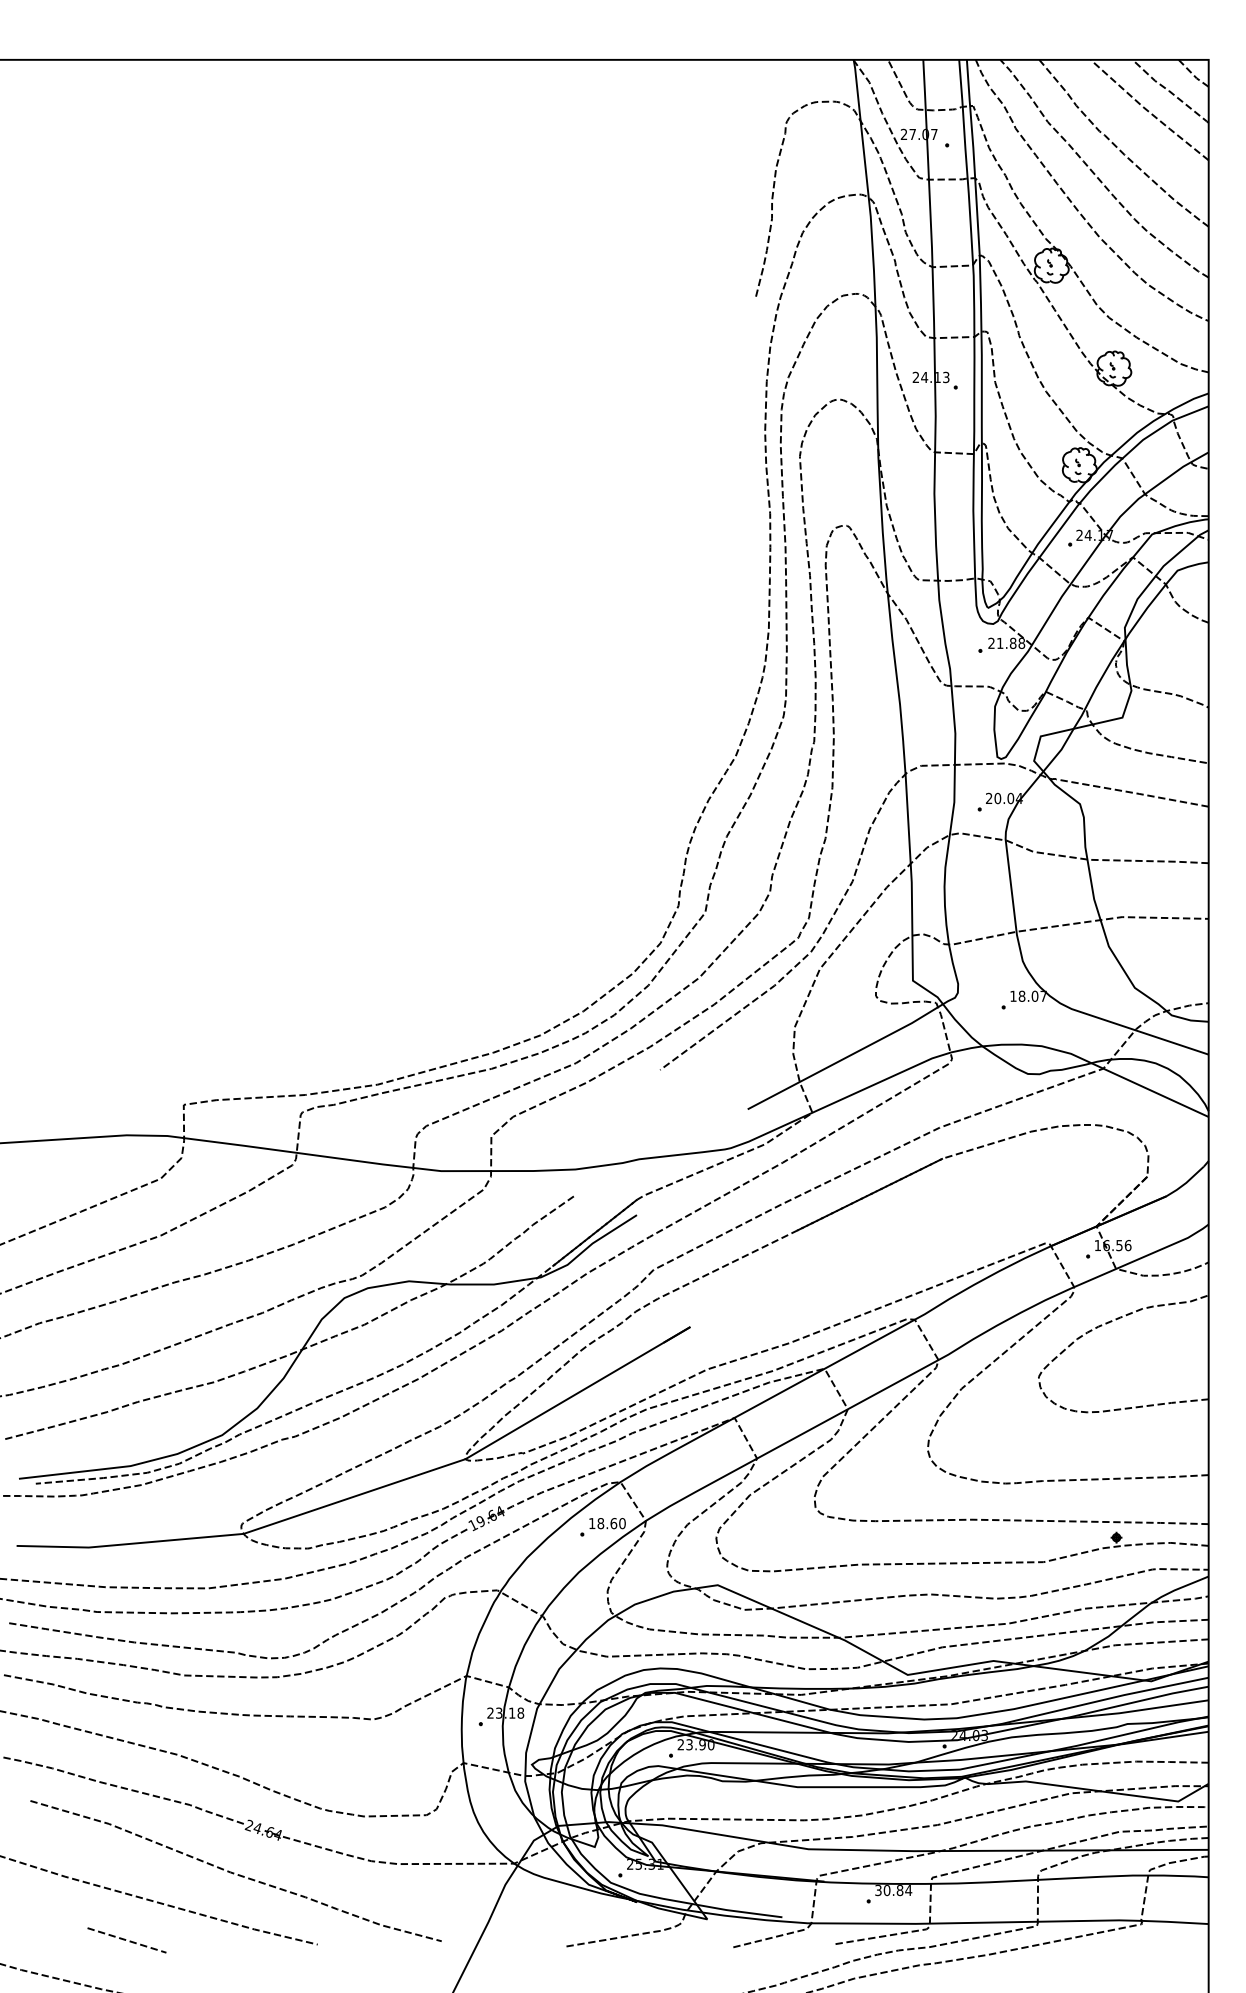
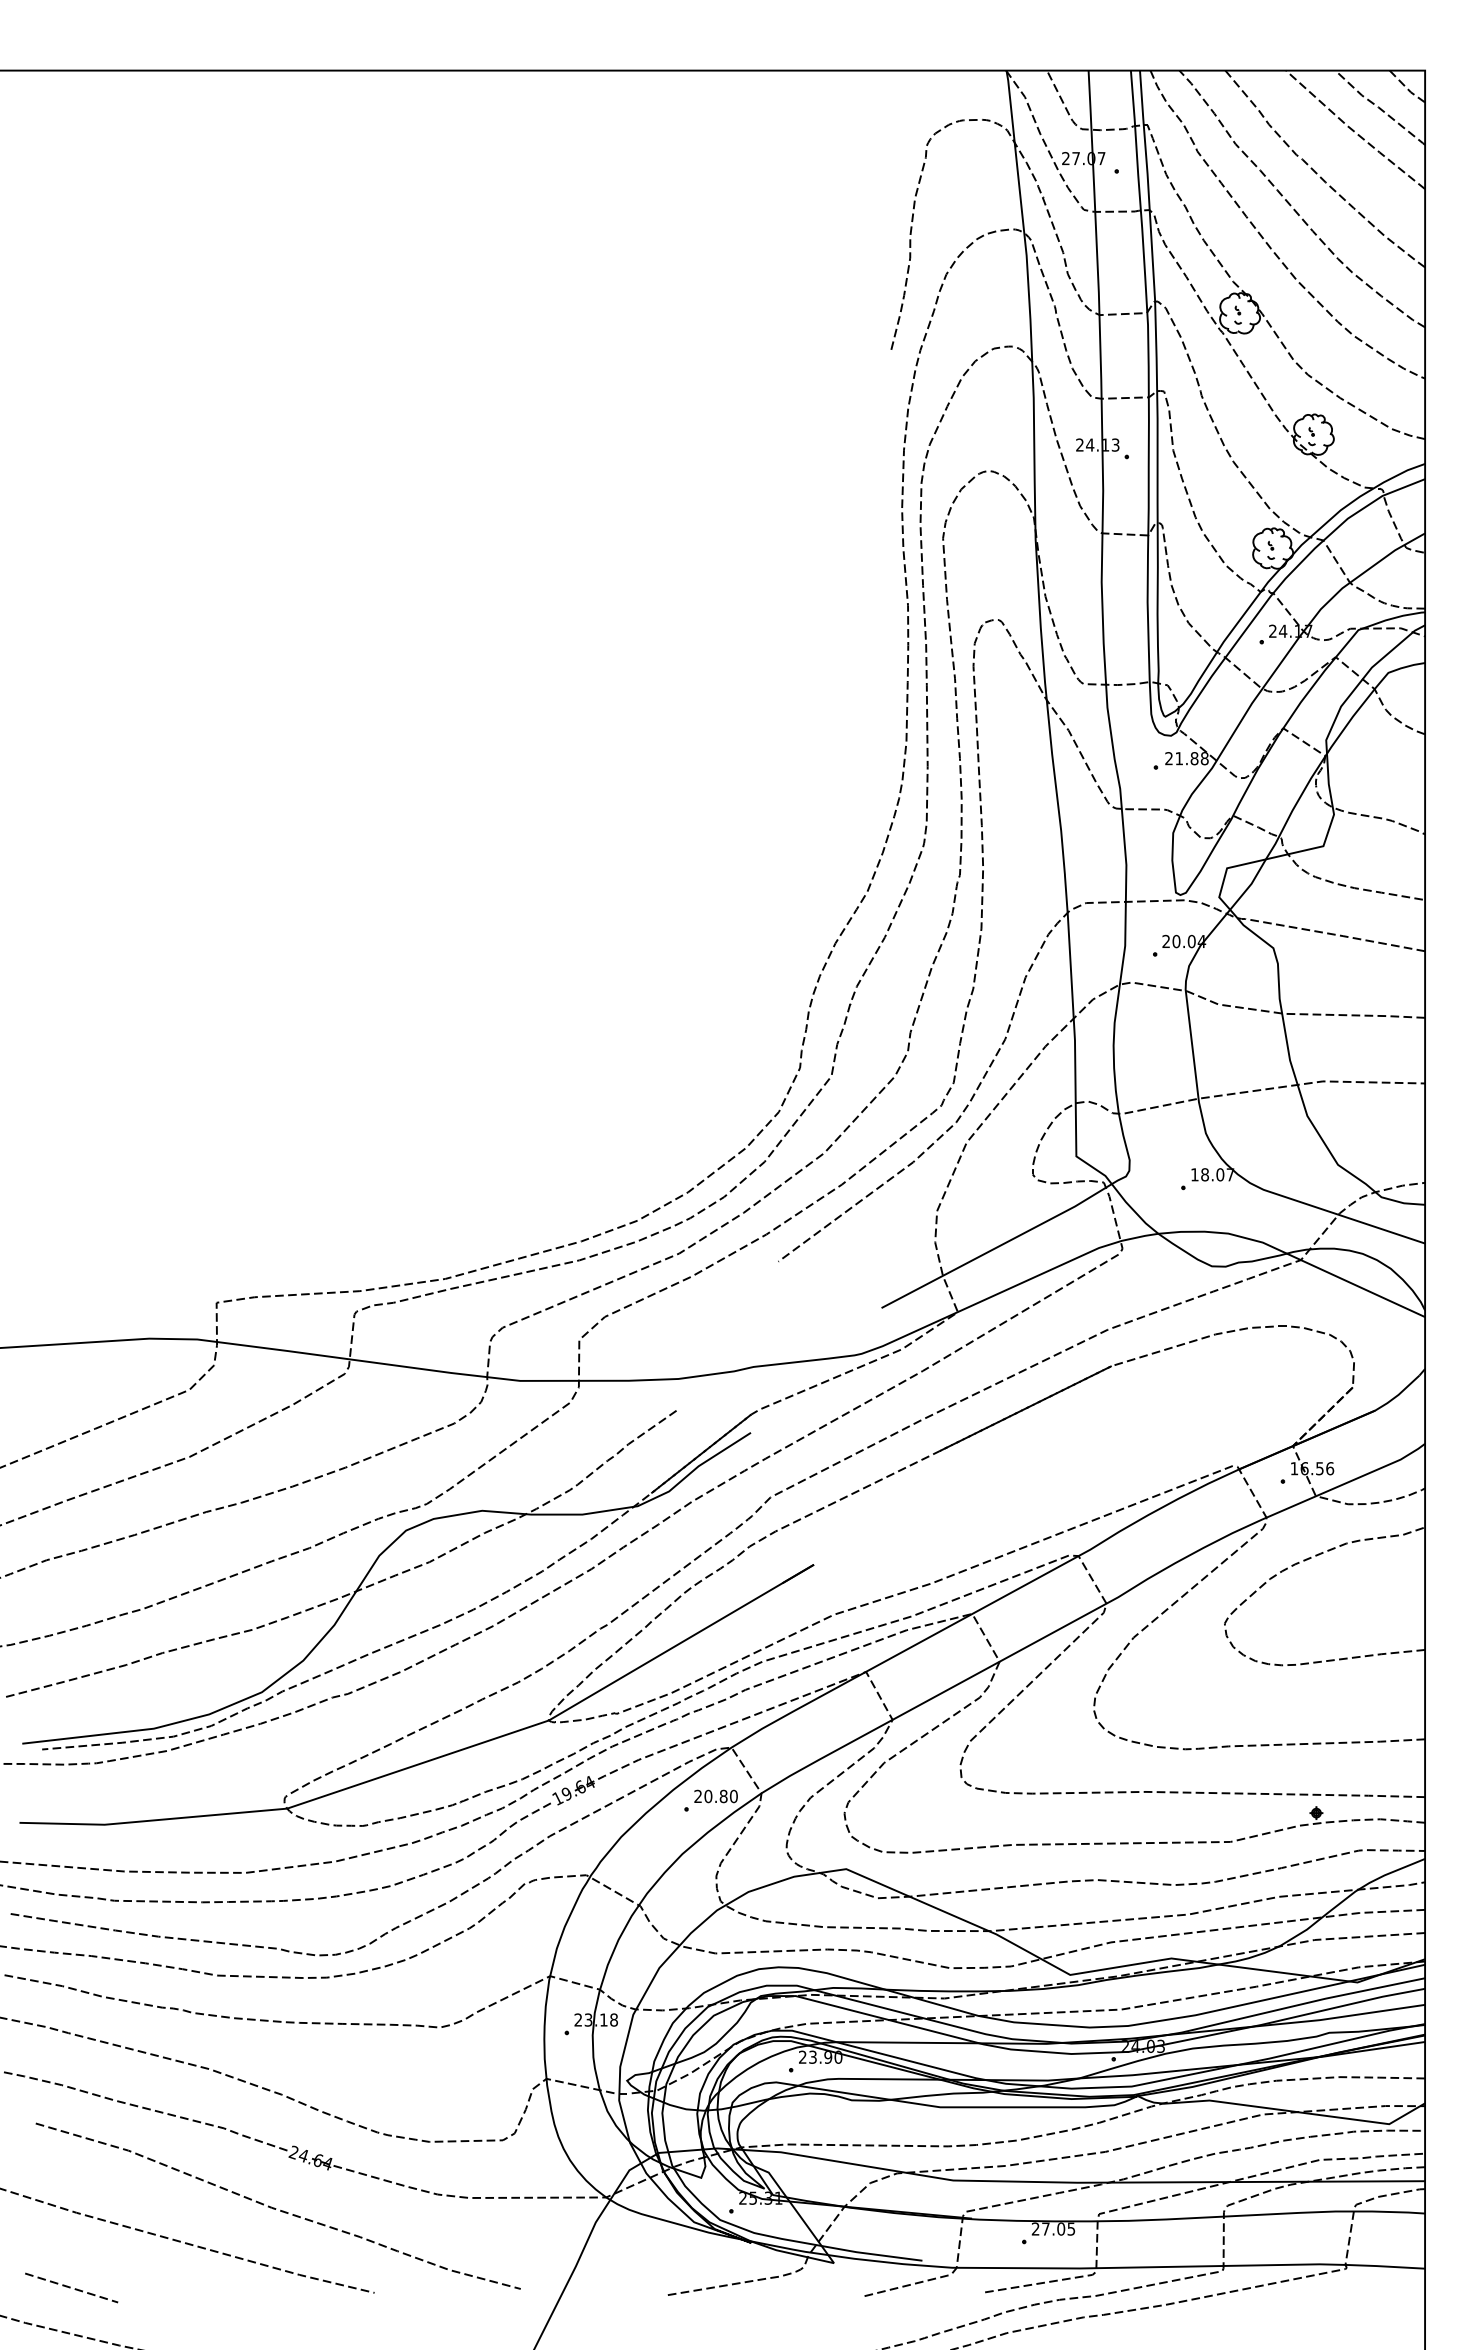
text: (602, 1522) -> (710, 1795), 18.60 -> 20.80
text: (893, 1889) -> (1053, 2228), 30.84 -> 27.05
line: (126, 1940) -> (70, 2287), moved

